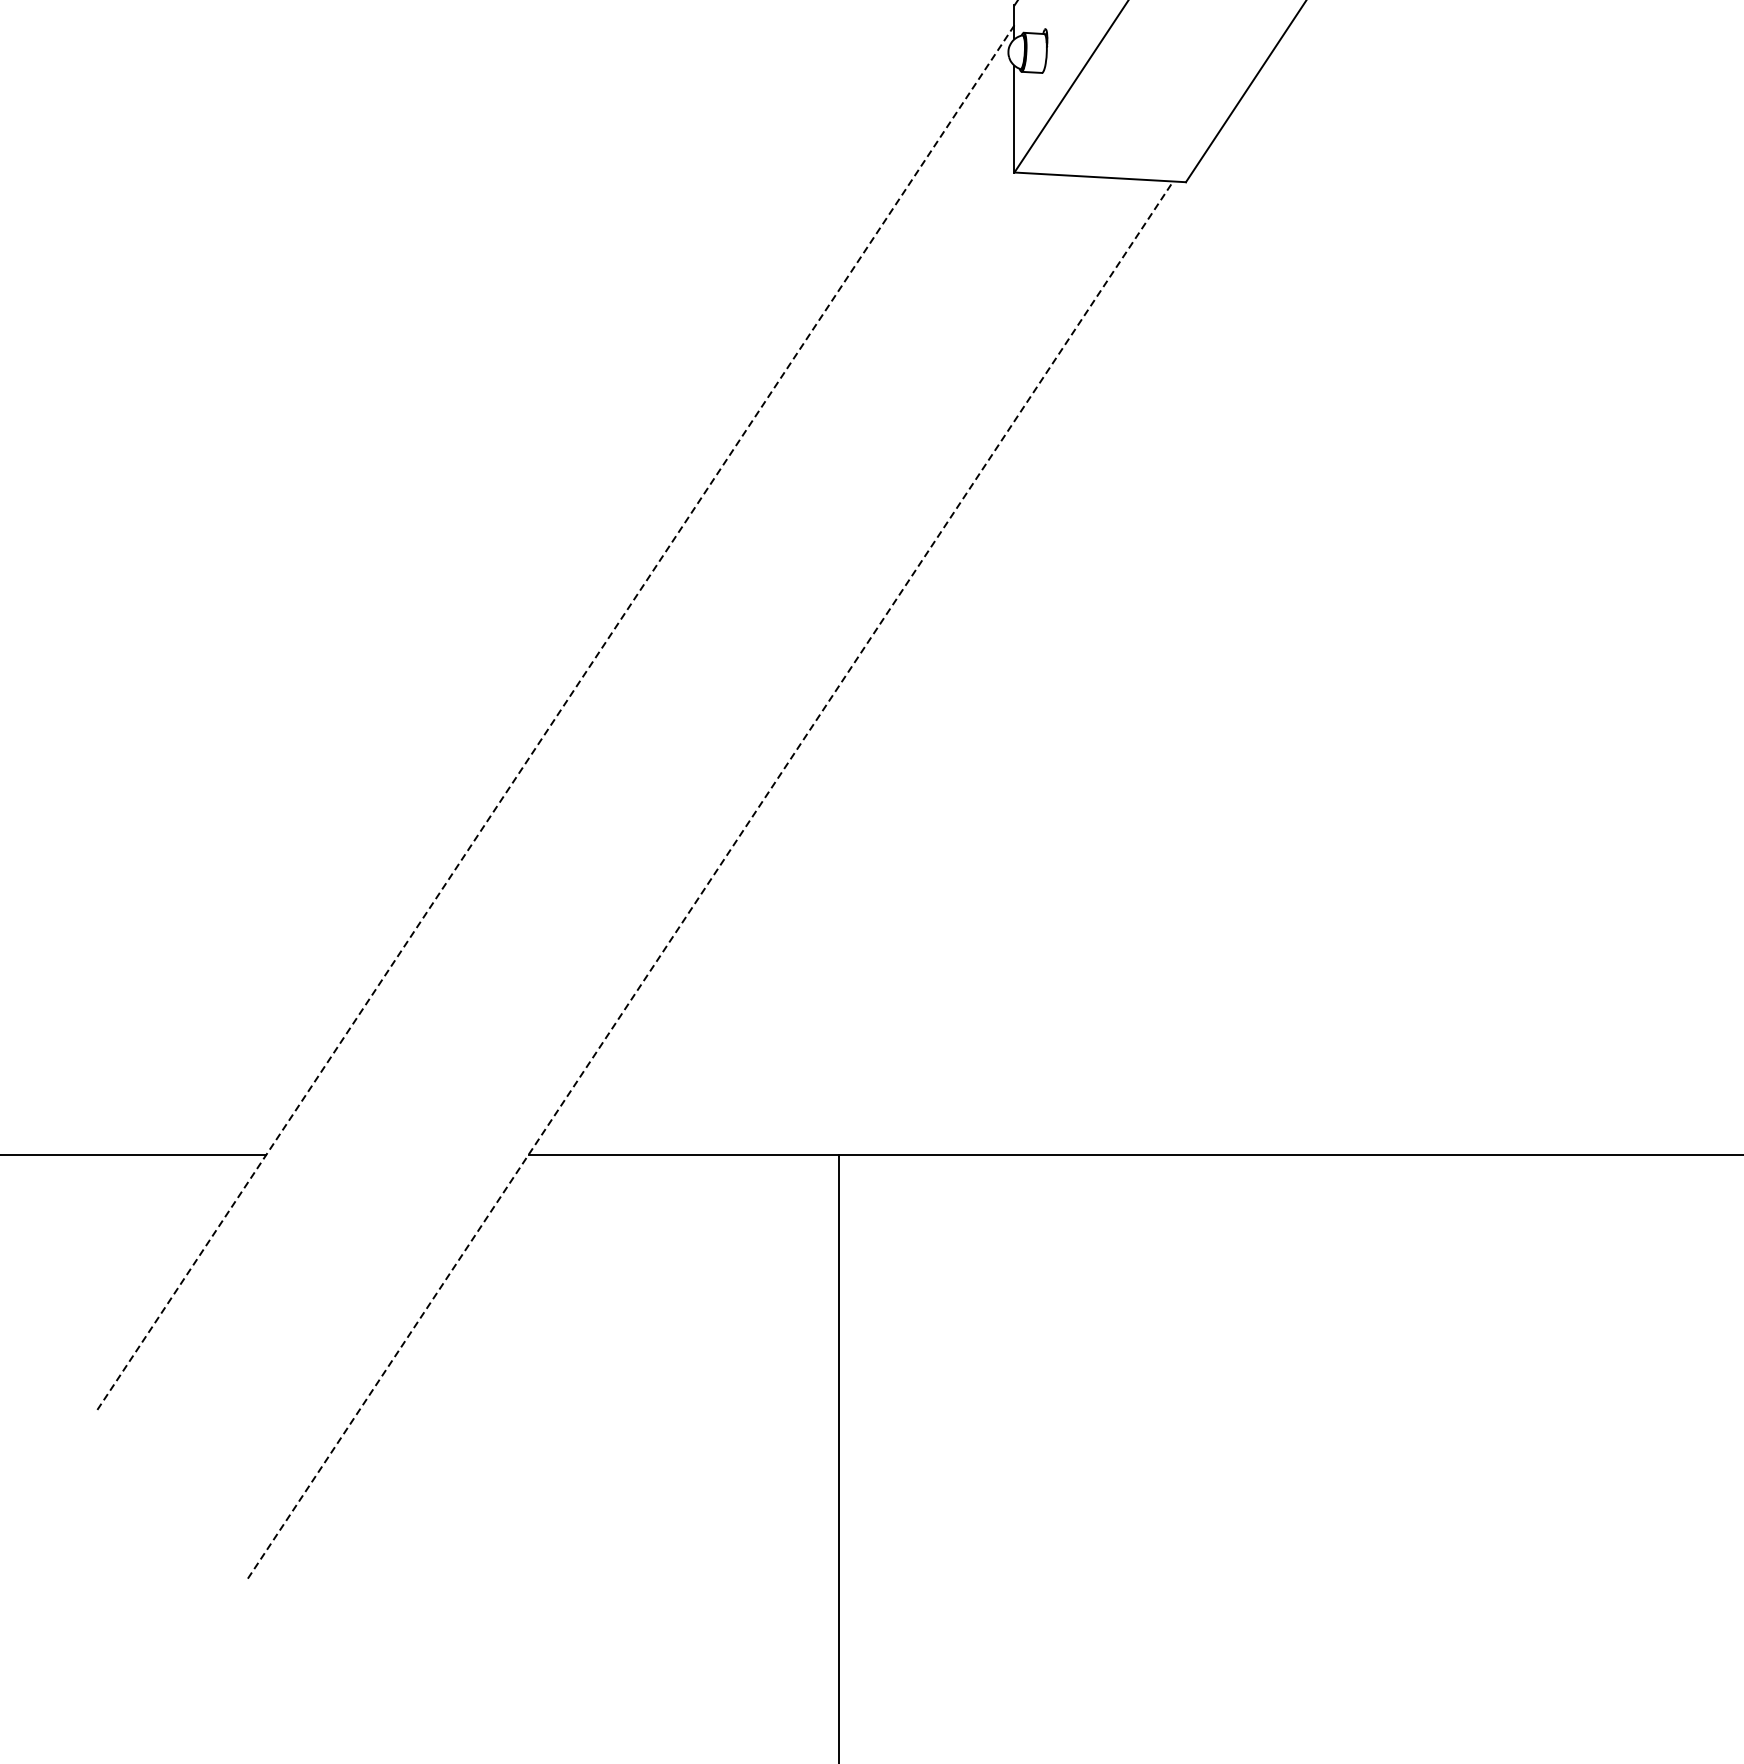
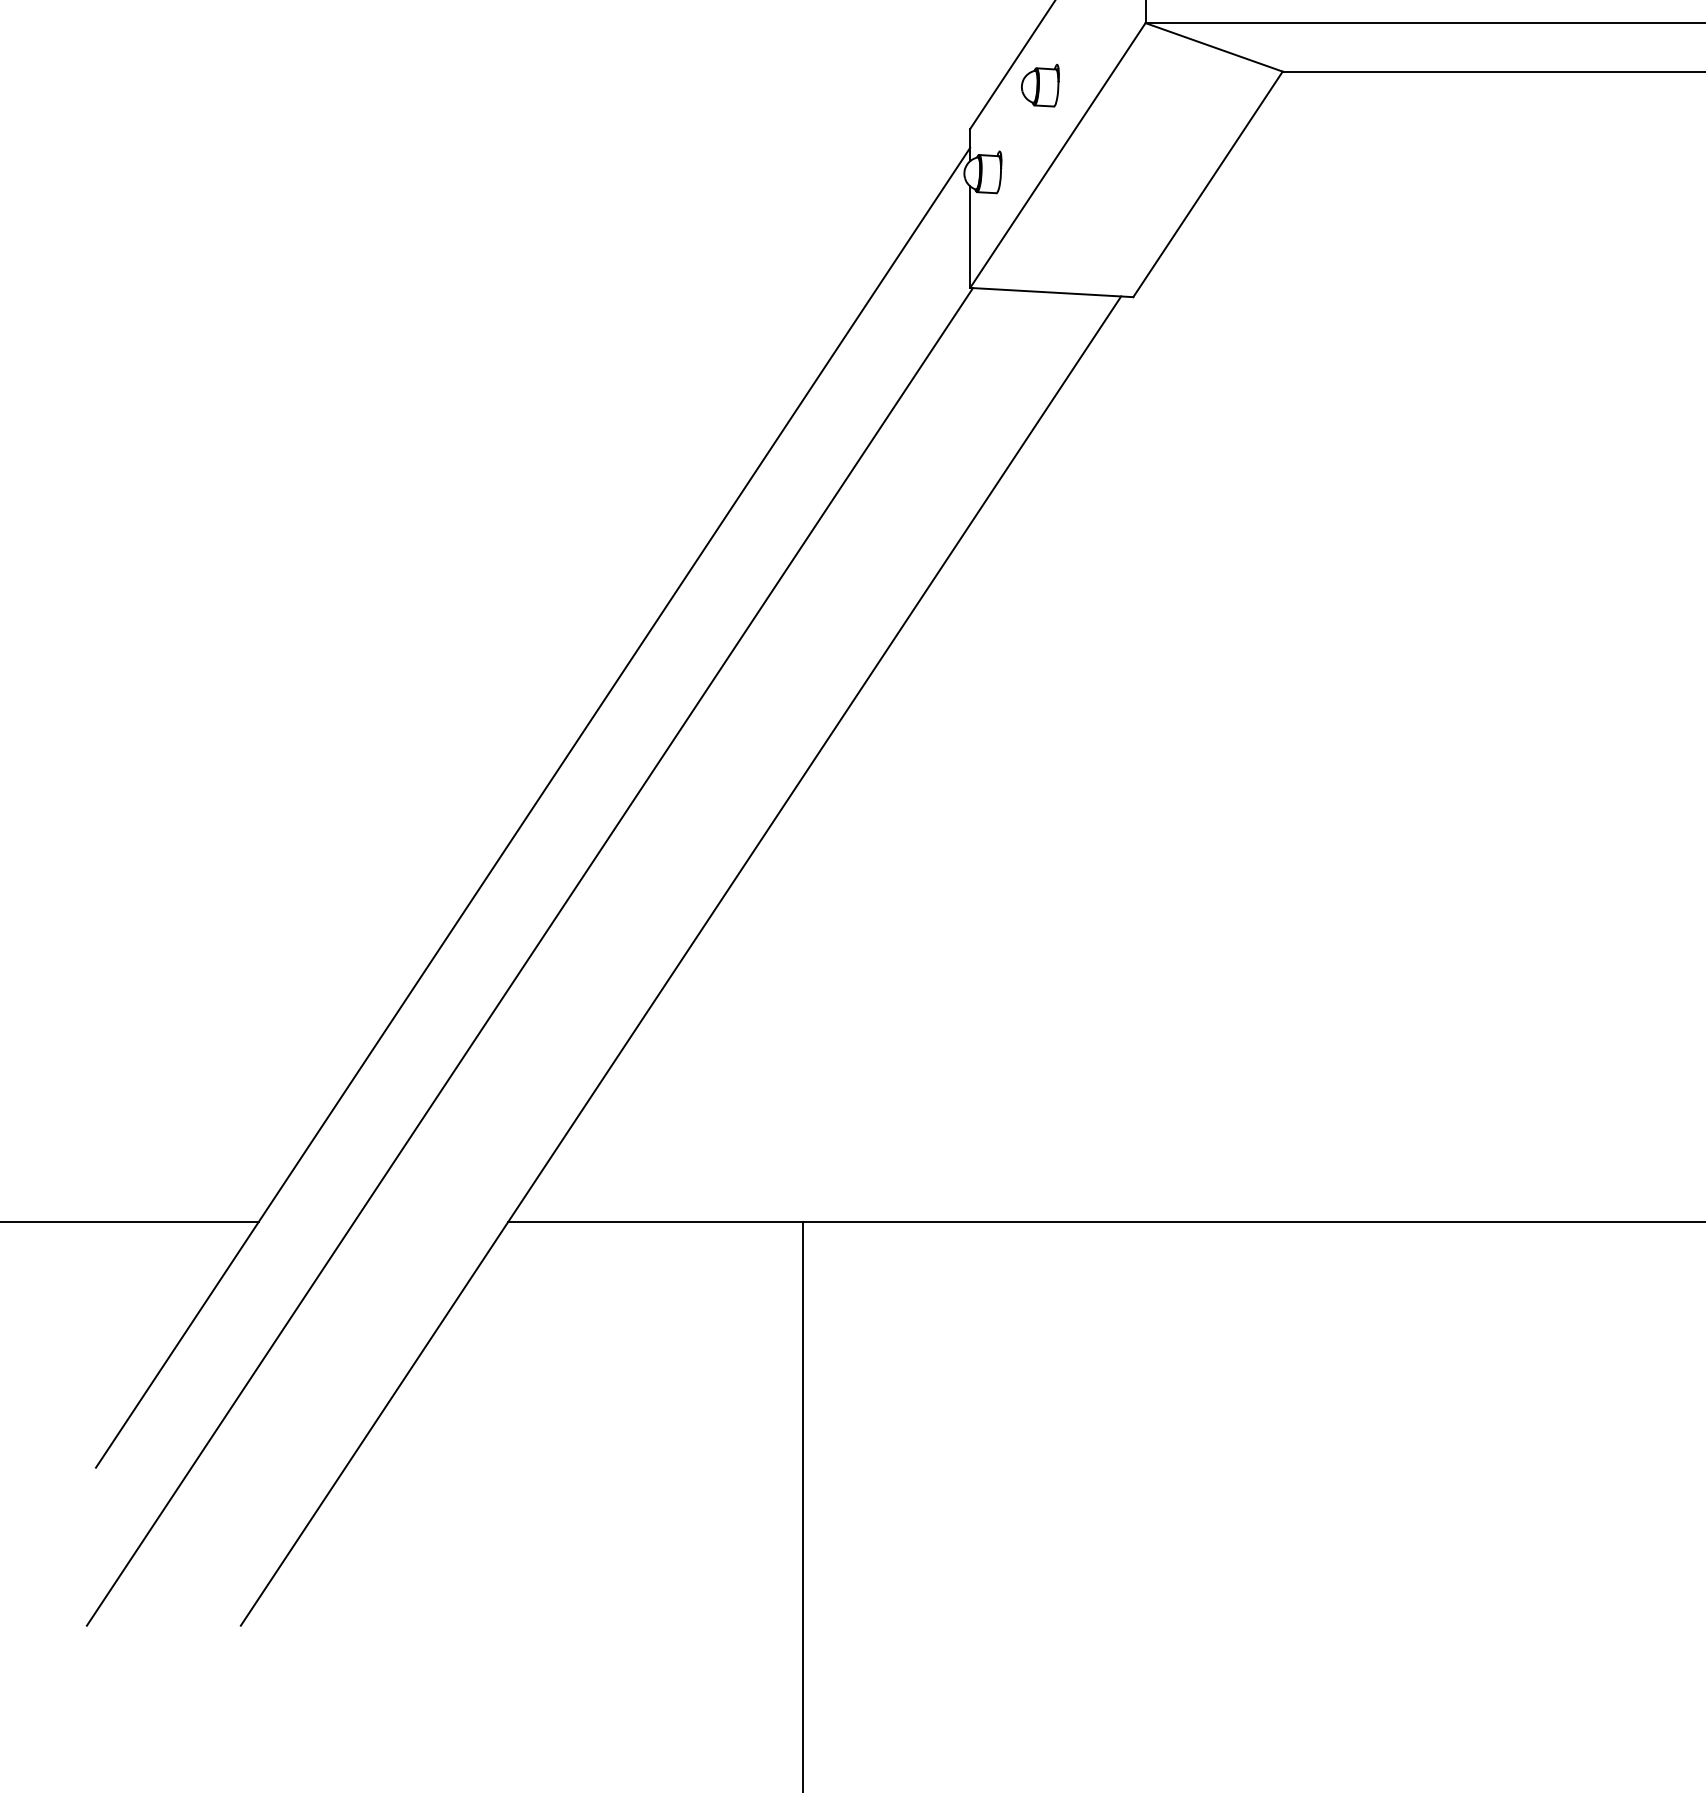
line: (555, 718) -> (533, 807), dashed -> solid
line: (551, 875) -> (529, 956), added
line: (711, 879) -> (681, 960), dashed -> solid

